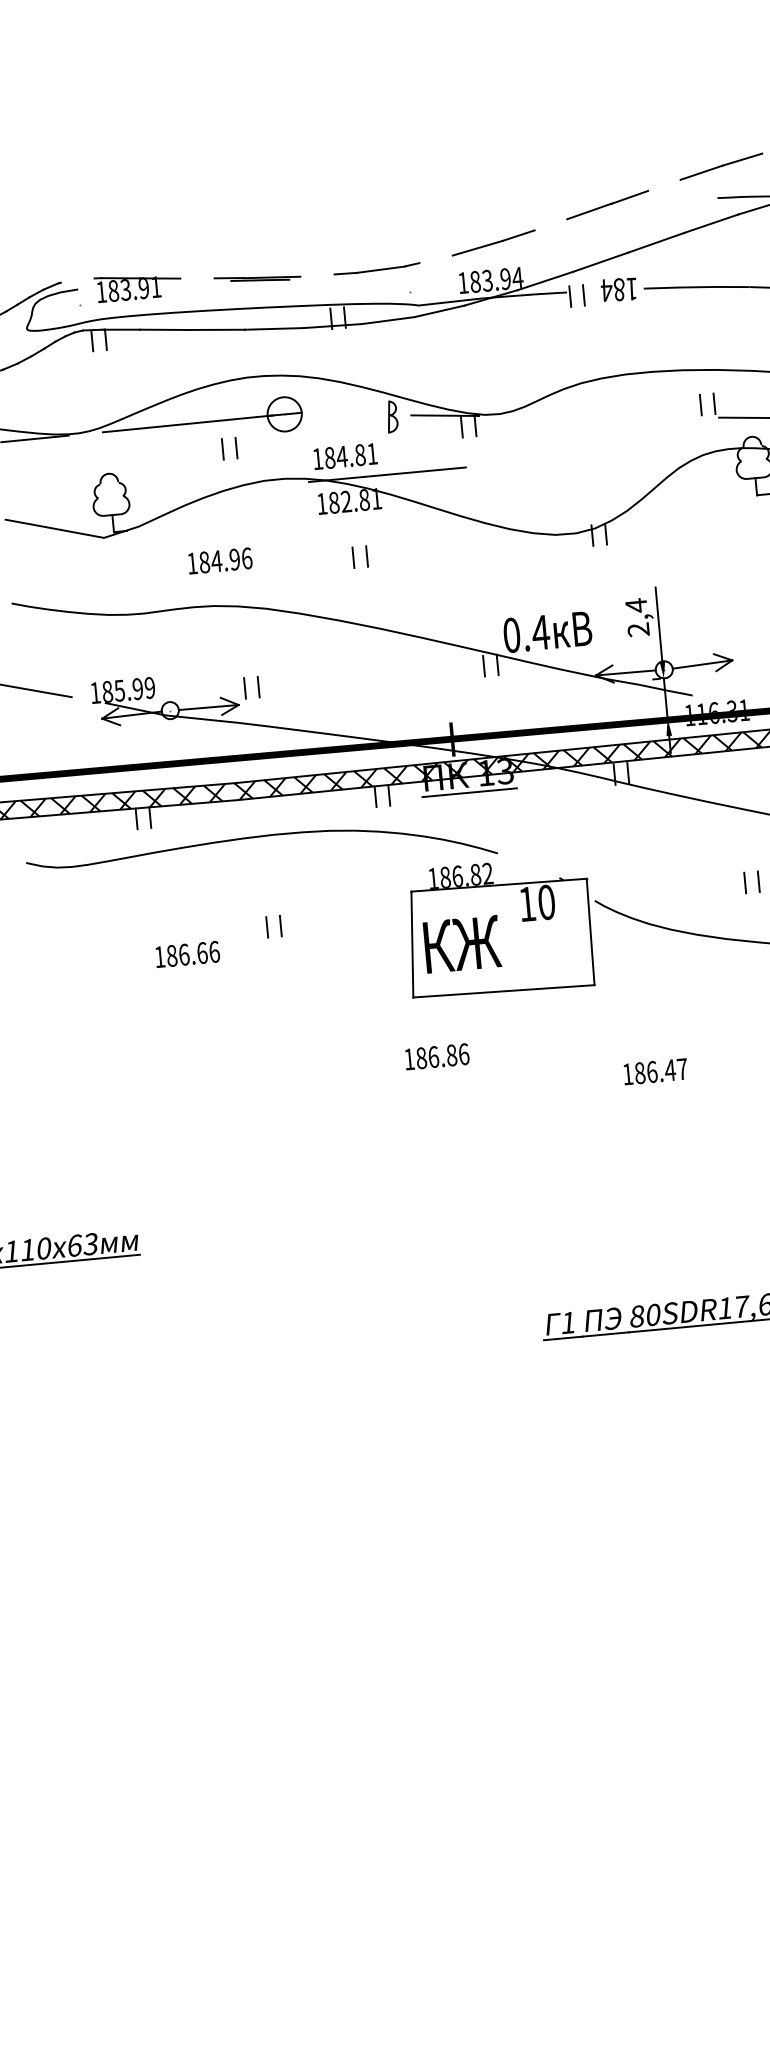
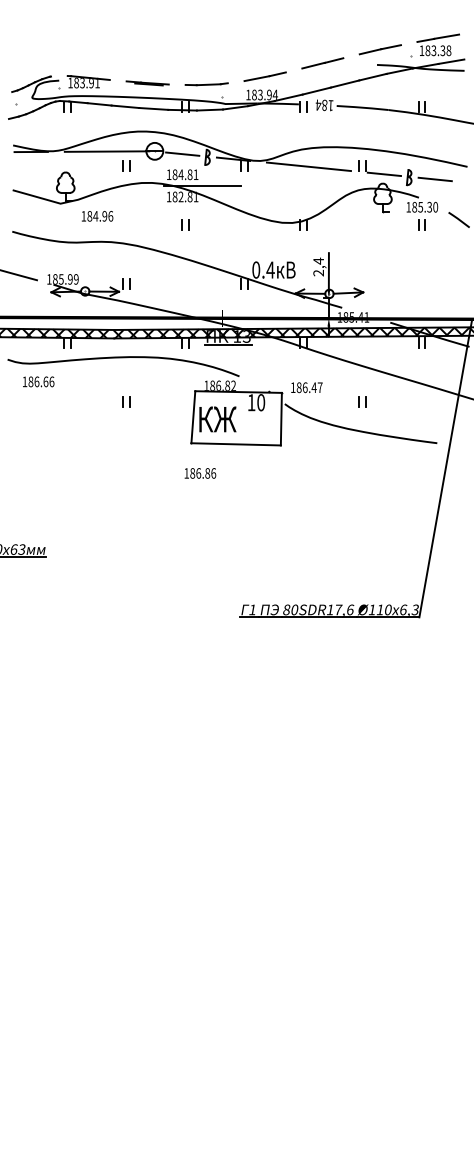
line: (340, 413) -> (182, 153), added
line: (598, 416) -> (308, 166), added
text: (220, 561) -> (97, 216), moved
text: (717, 712) -> (353, 317), 116.31 -> 185.41
text: (187, 953) -> (38, 381), moved
text: (654, 1071) -> (306, 387), moved

